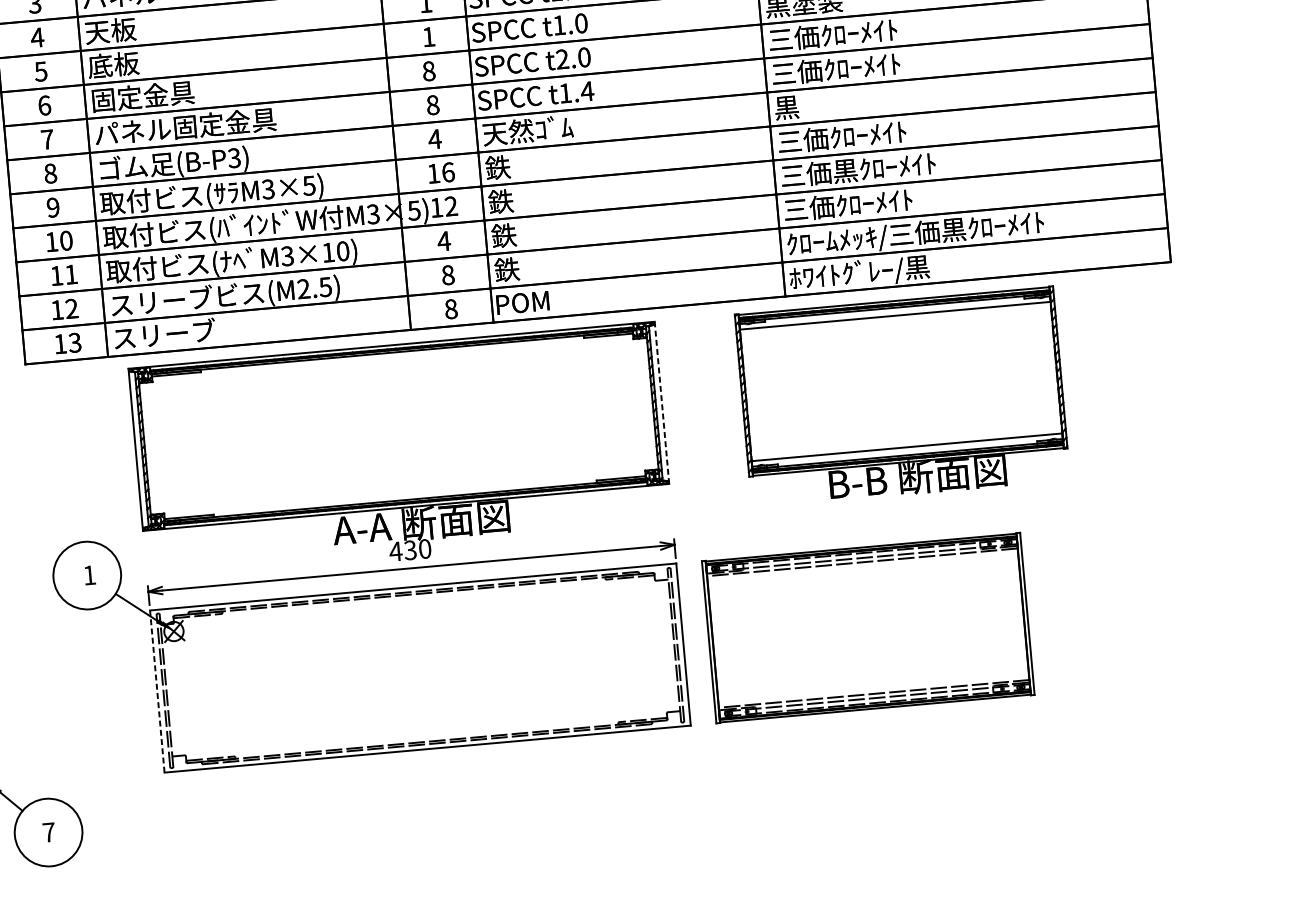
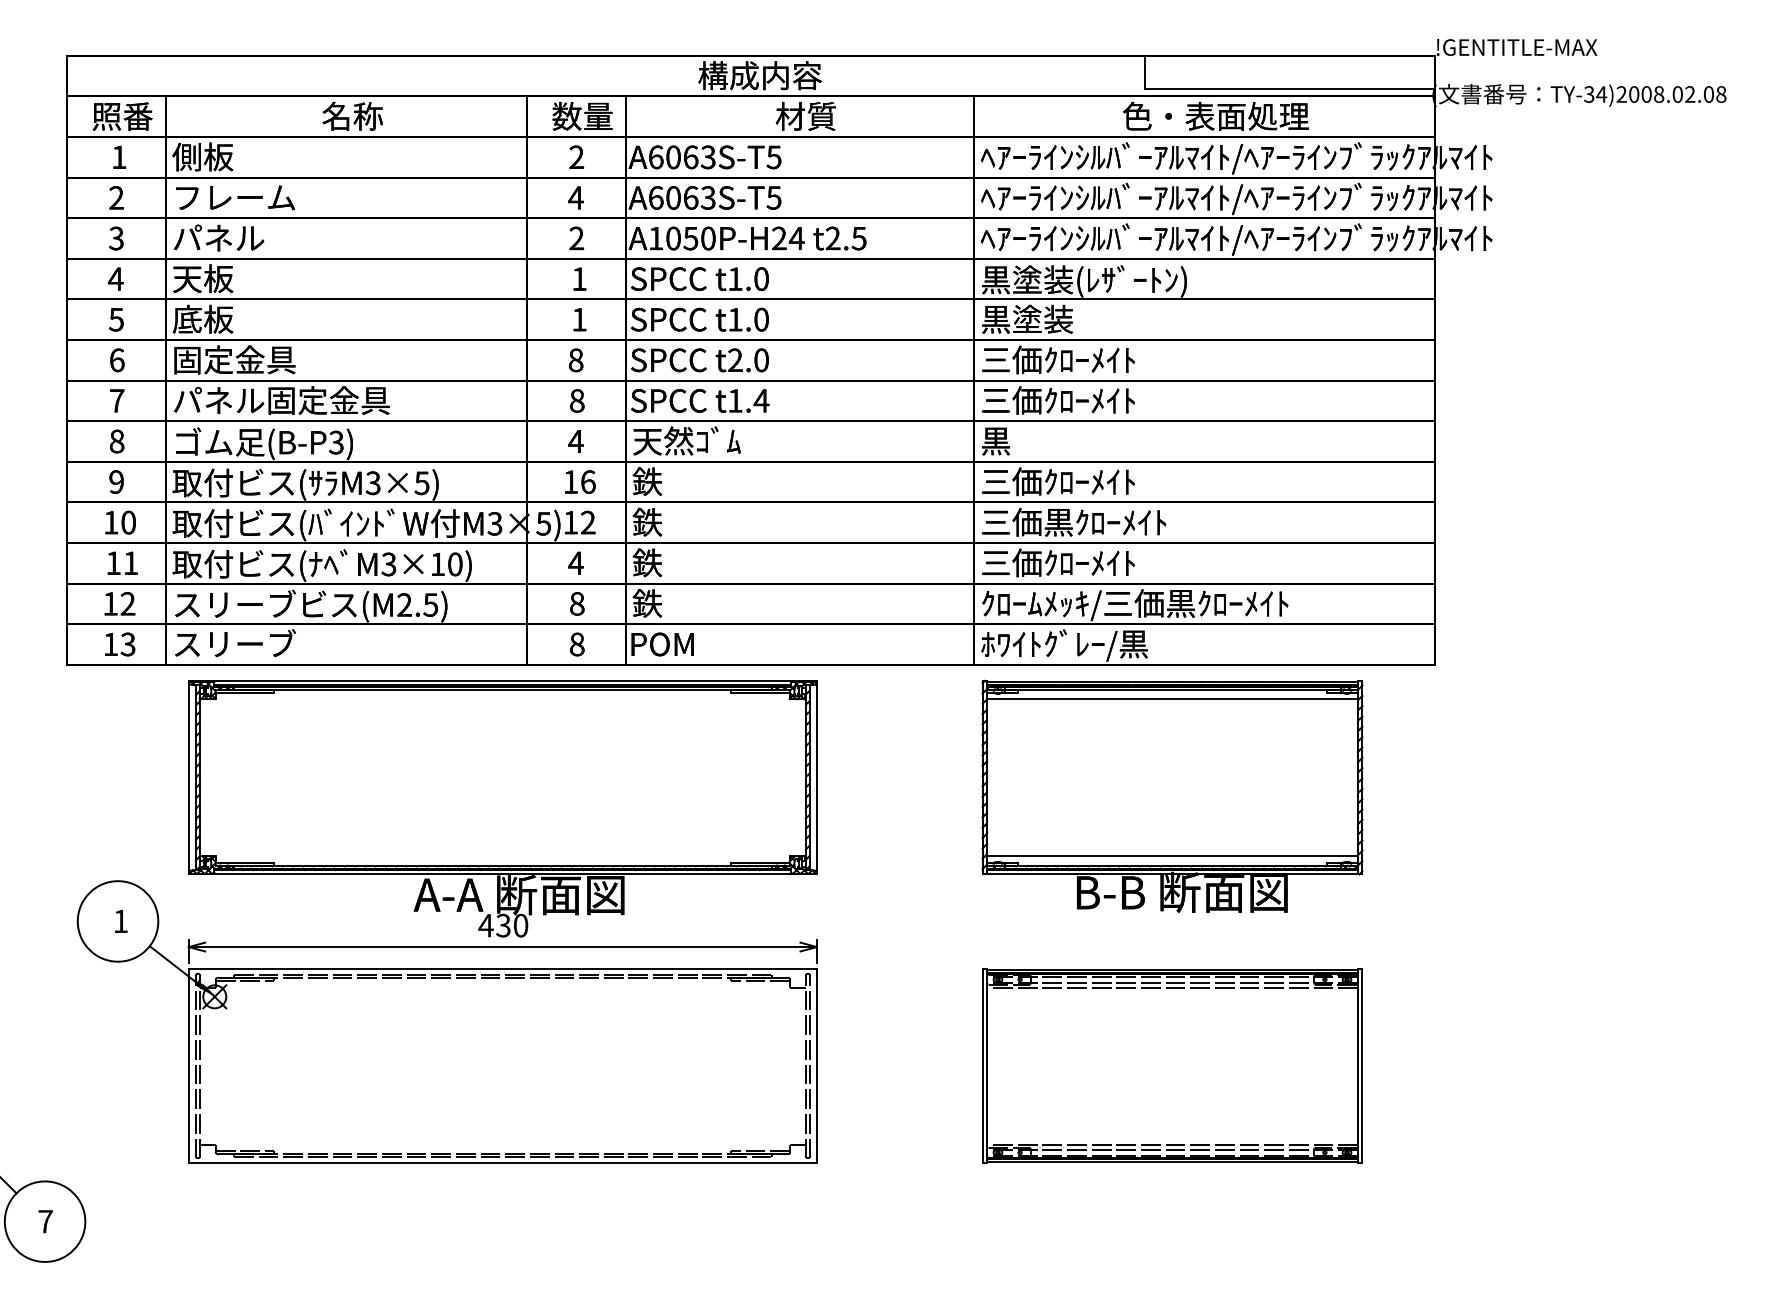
part: (902, 396) -> (1172, 795), moved
line: (661, 402) -> (816, 777), dashed -> solid
part: (868, 627) -> (1172, 1065), moved
line: (157, 691) -> (188, 1066), dashed -> solid

